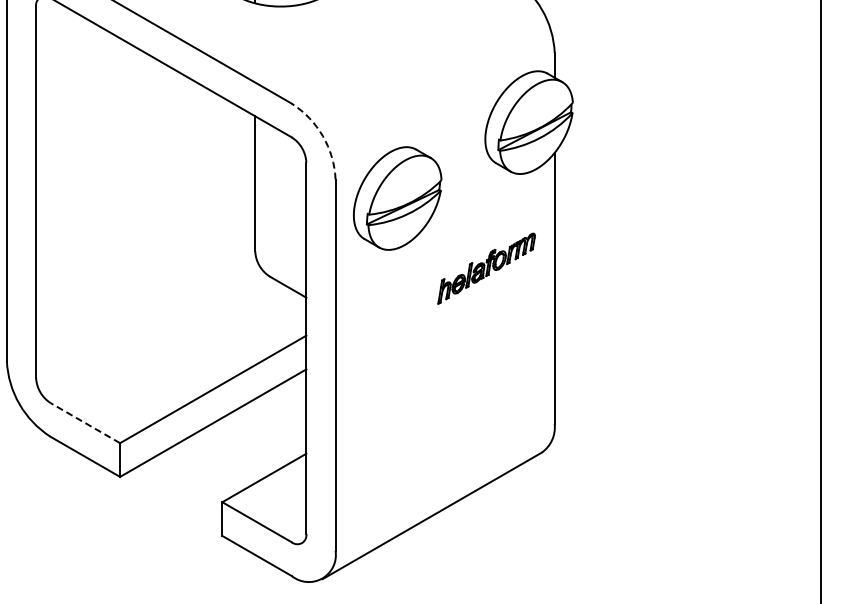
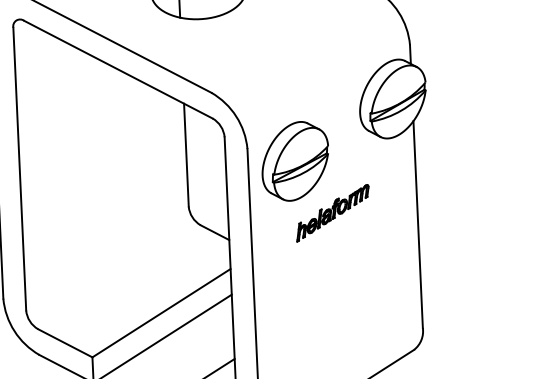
arc: (322, 136) -> (236, 116), dashed -> solid
part: (486, 268) -> (332, 213), moved
line: (84, 422) -> (64, 342), dashed -> solid

